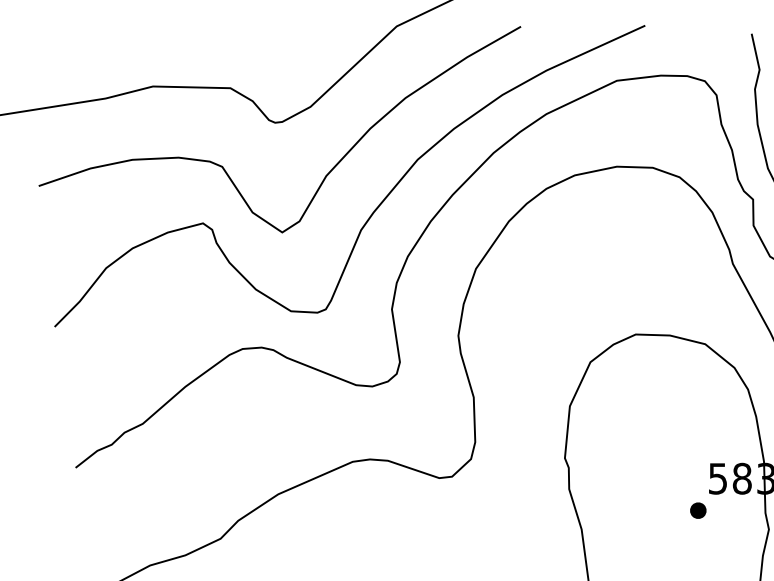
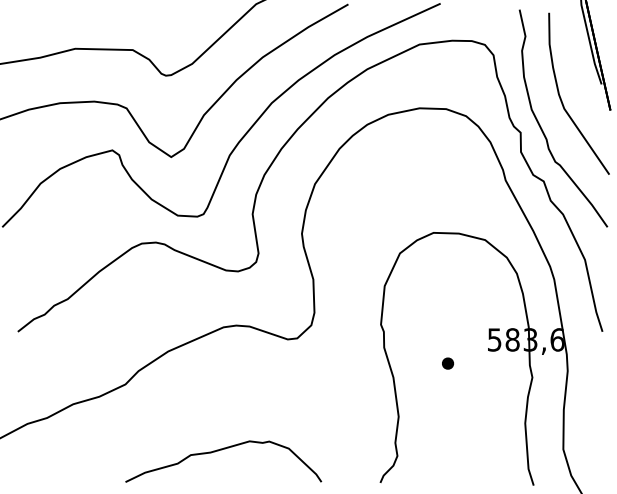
part: (698, 510) -> (448, 363), moved

